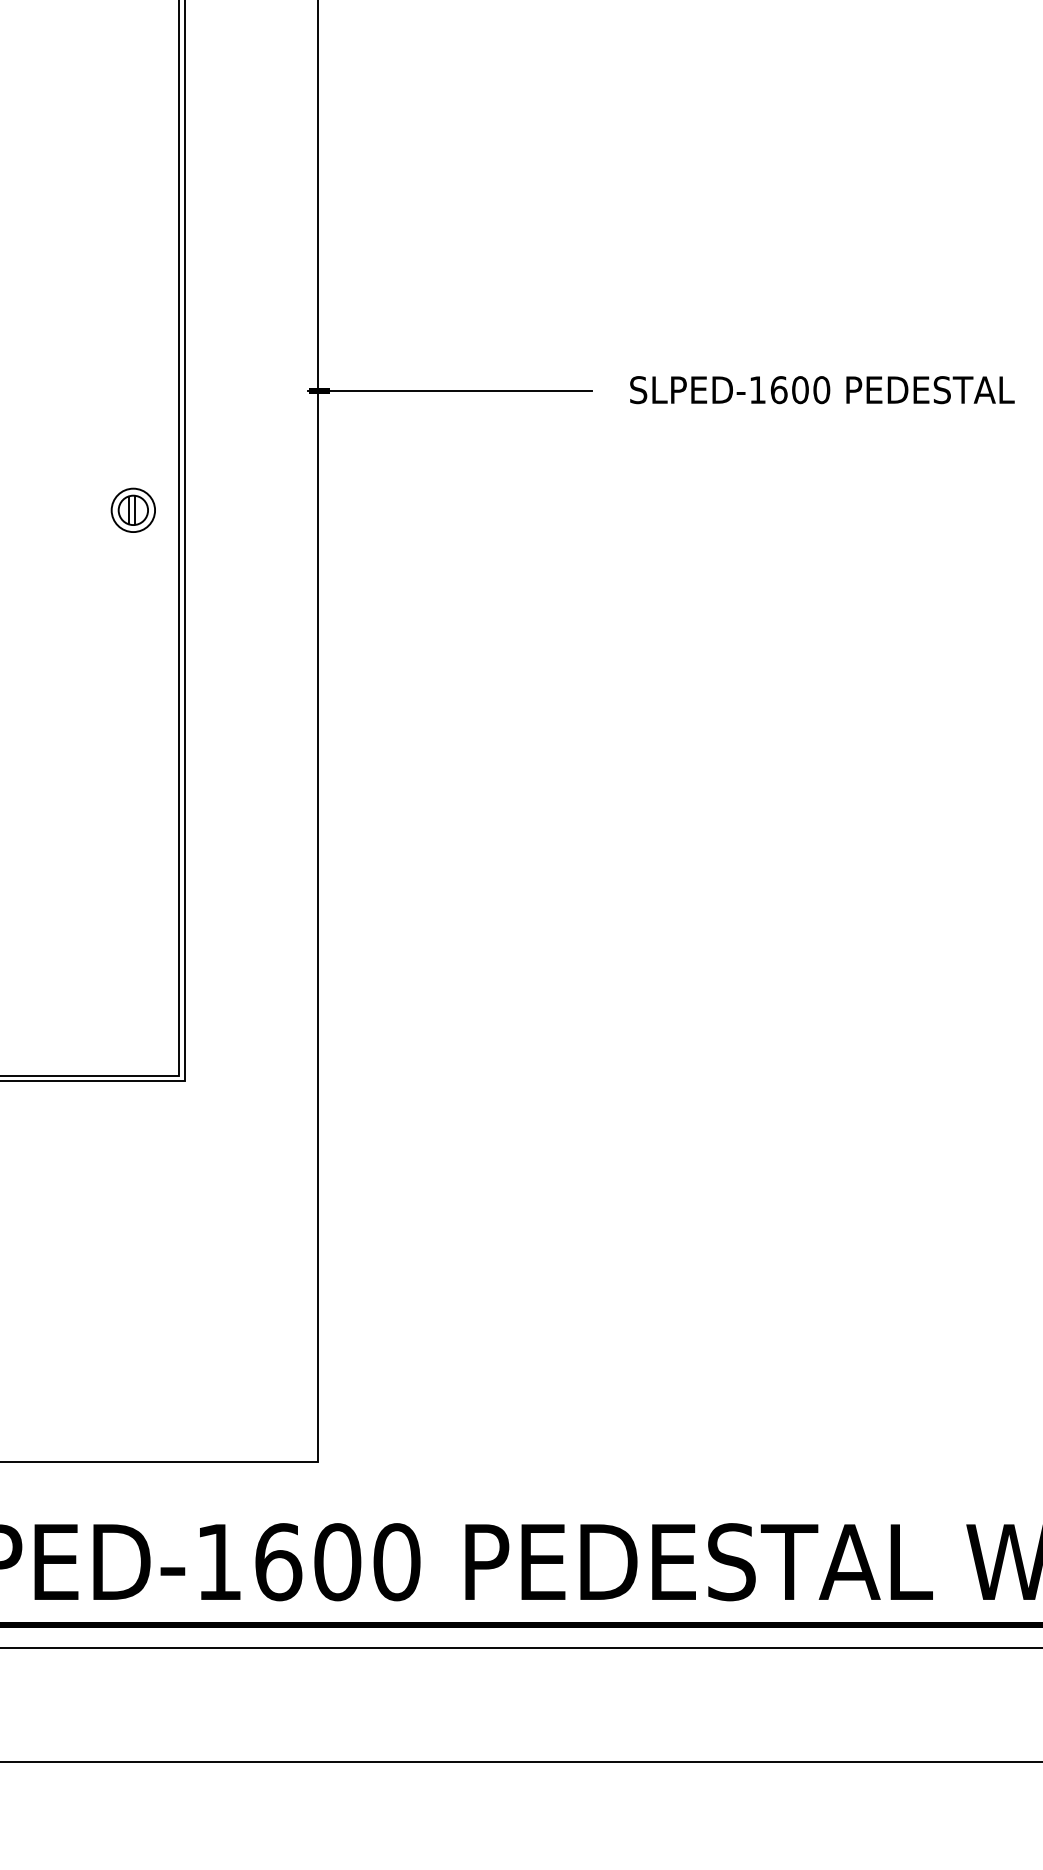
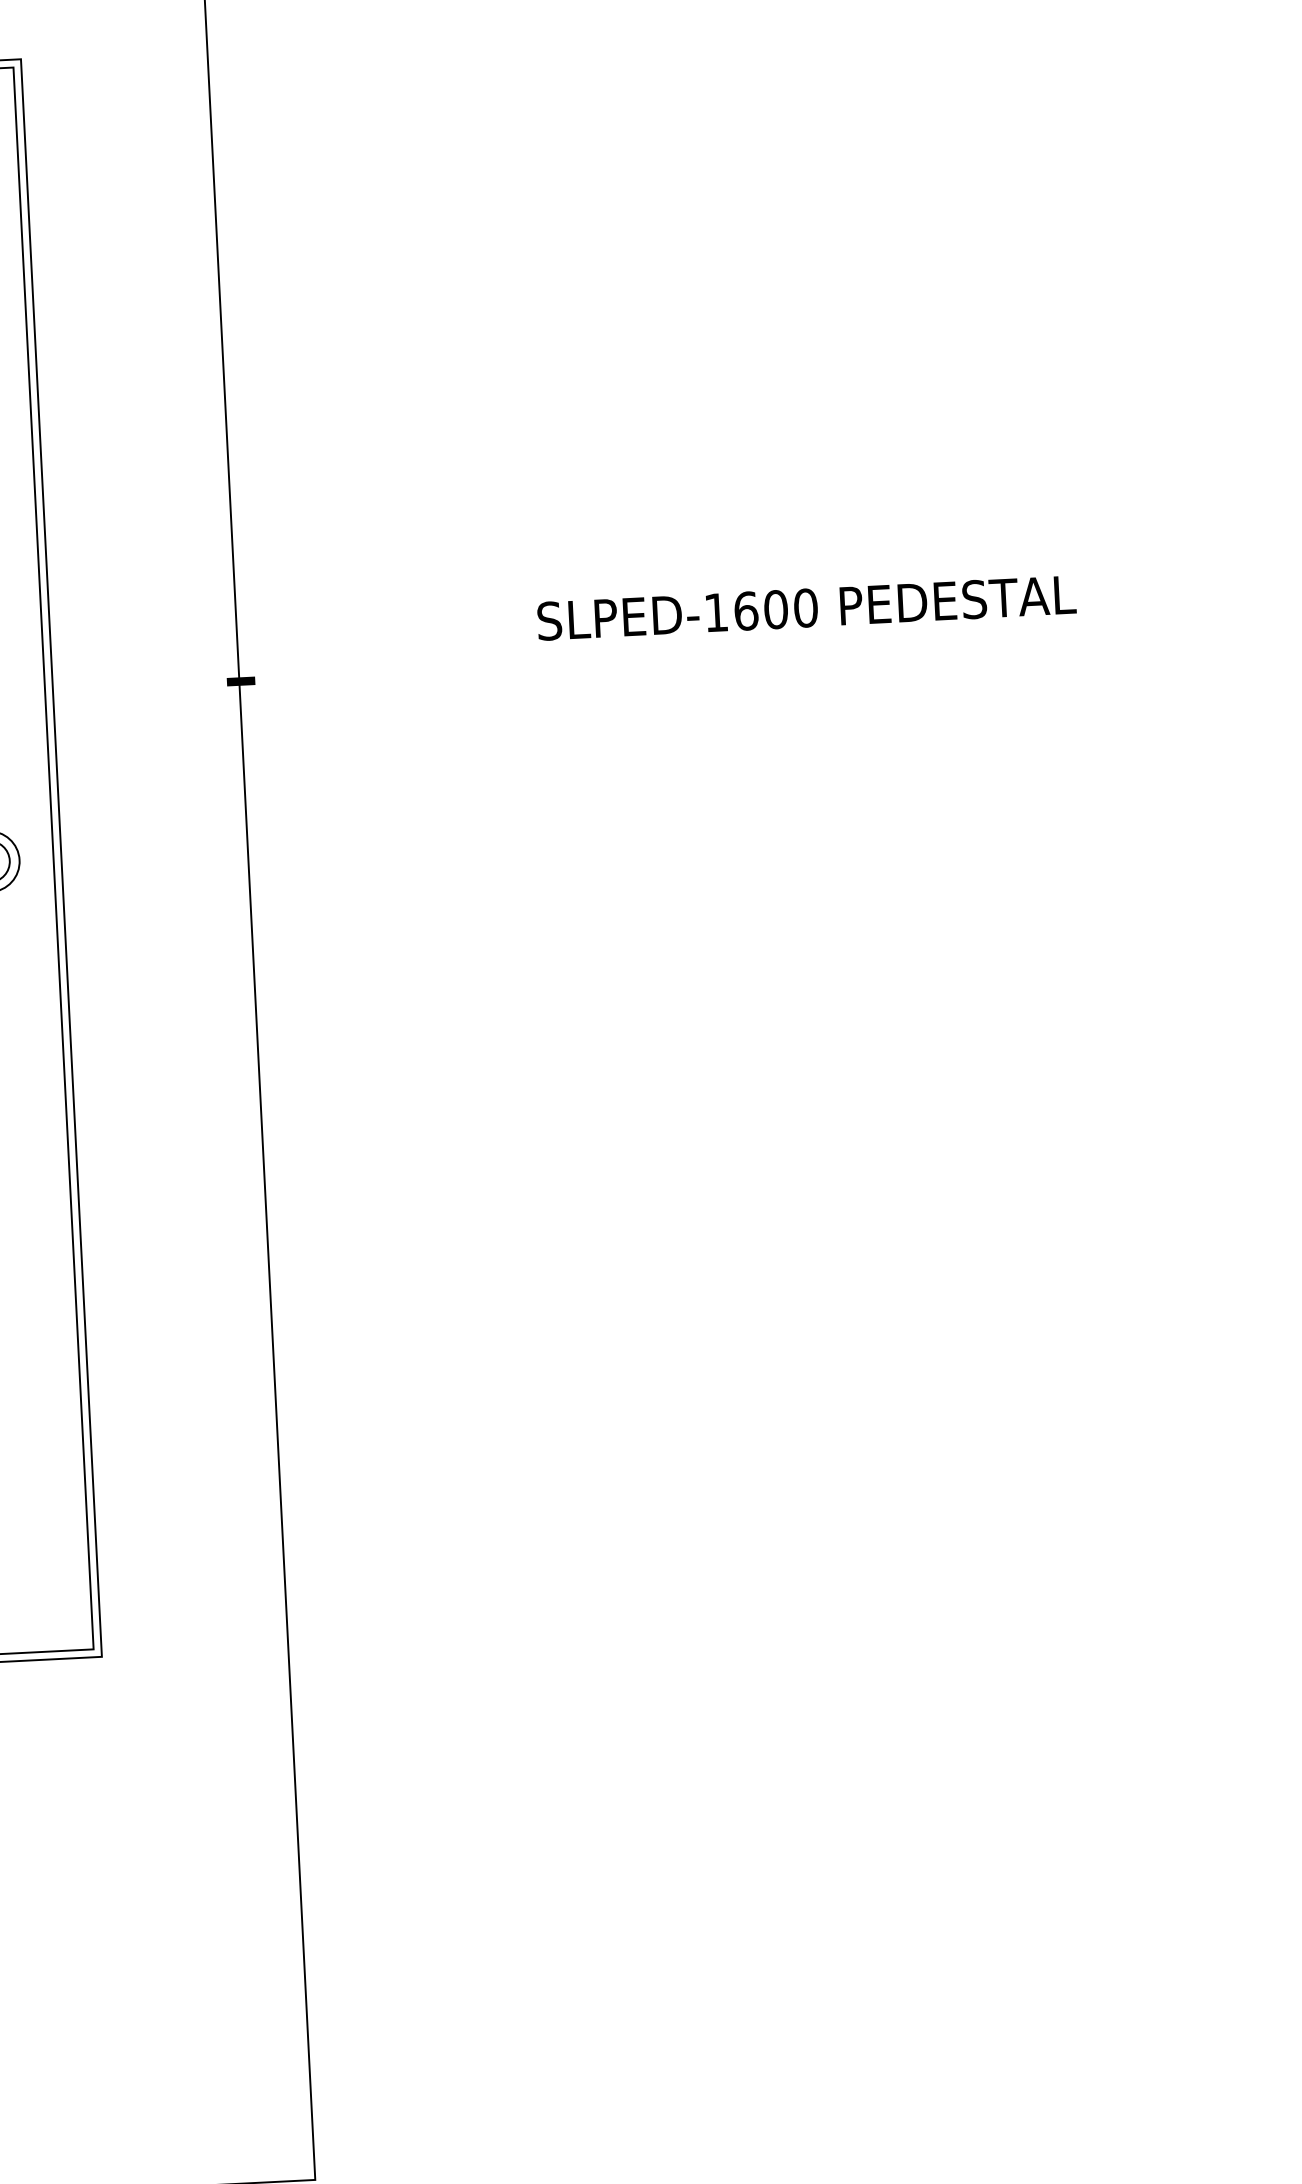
line: (450, 390) -> (424, 671), removed
text: (822, 390) -> (806, 608), moved

